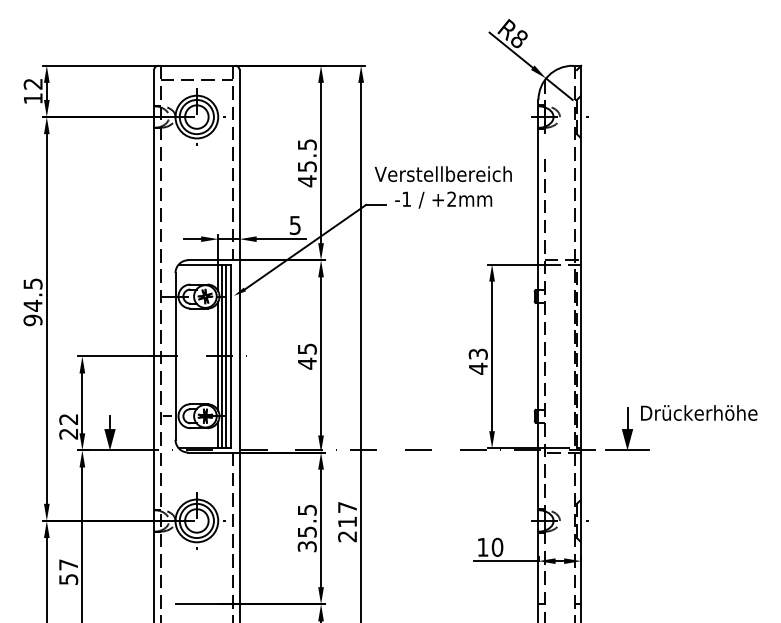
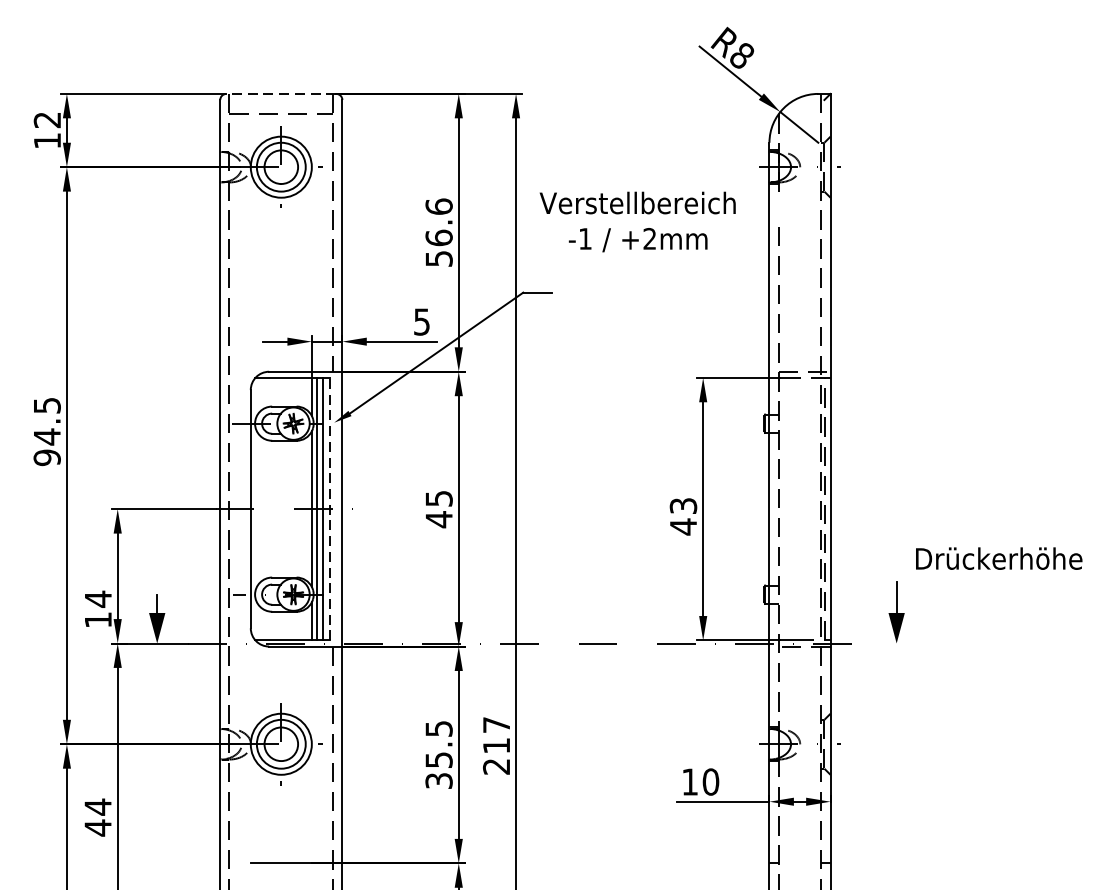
line: (196, 65) -> (280, 93), solid -> dashed
text: (306, 163) -> (437, 233), 45.5 -> 56.6
text: (442, 187) -> (636, 222), moved
line: (231, 356) -> (330, 509), solid -> dashed
text: (699, 412) -> (999, 557), moved
text: (68, 426) -> (97, 609), 22 -> 14
line: (627, 450) -> (896, 643), removed
text: (68, 572) -> (97, 817), 57 -> 44

